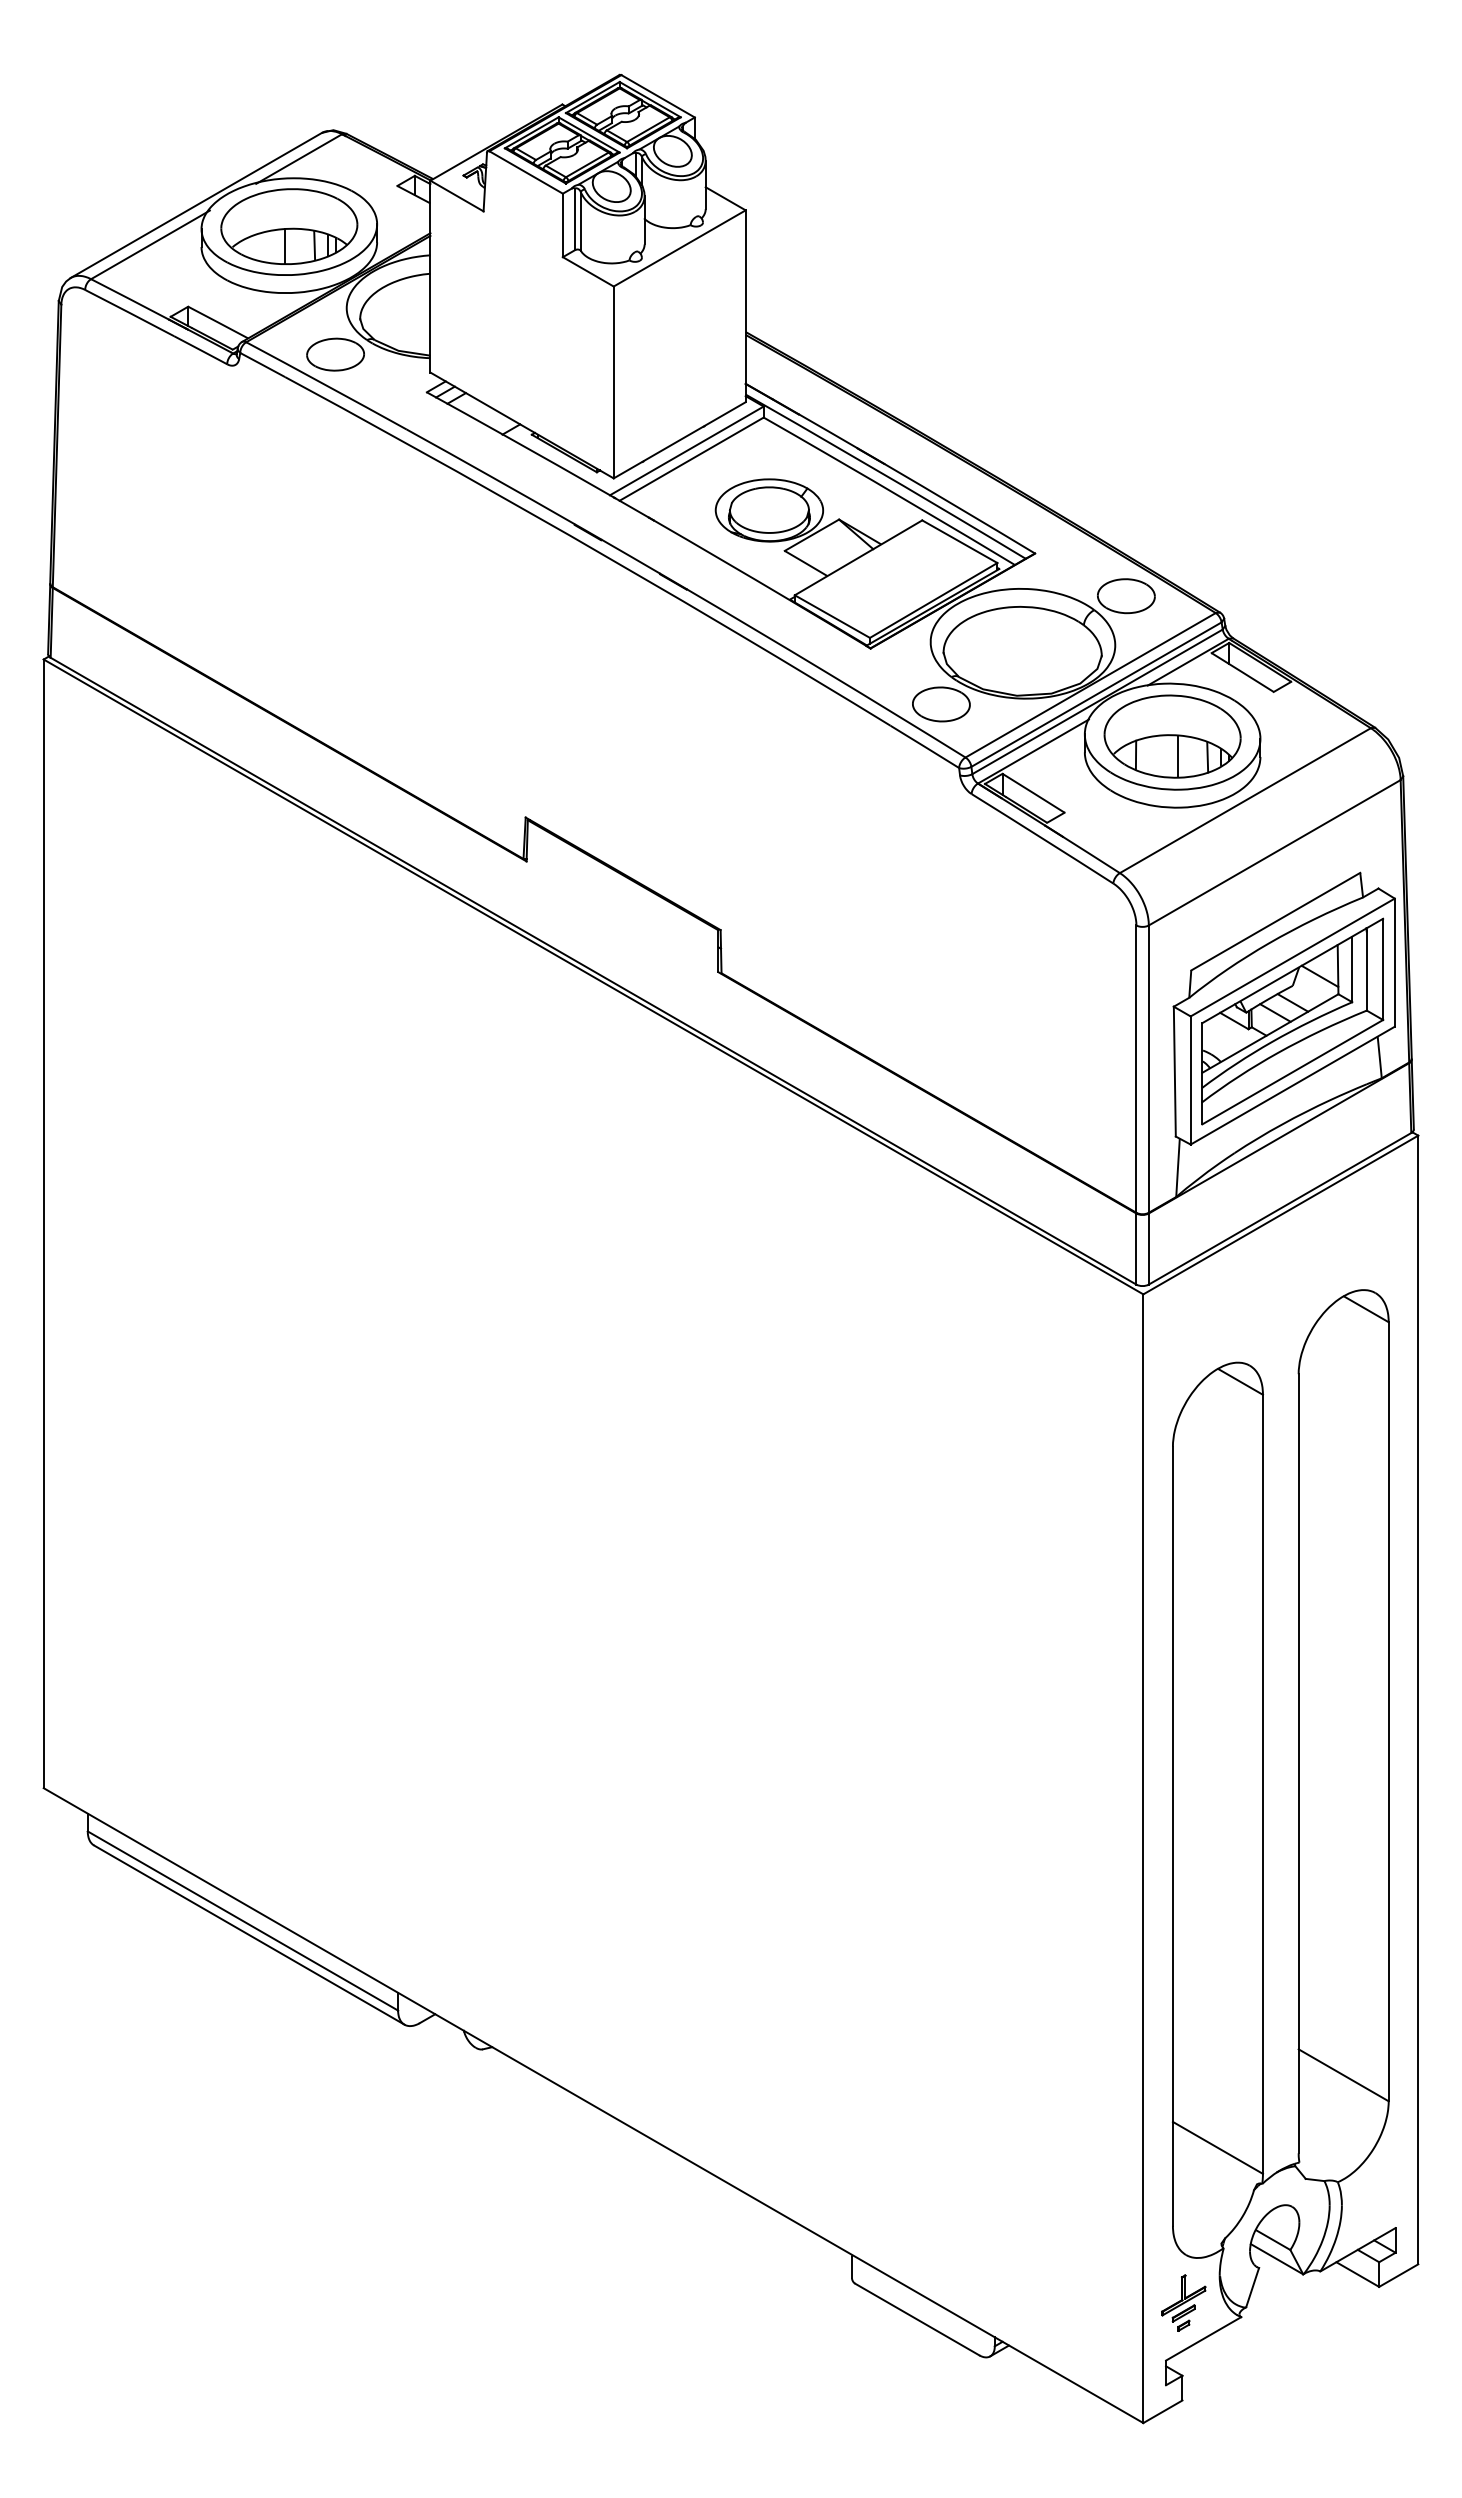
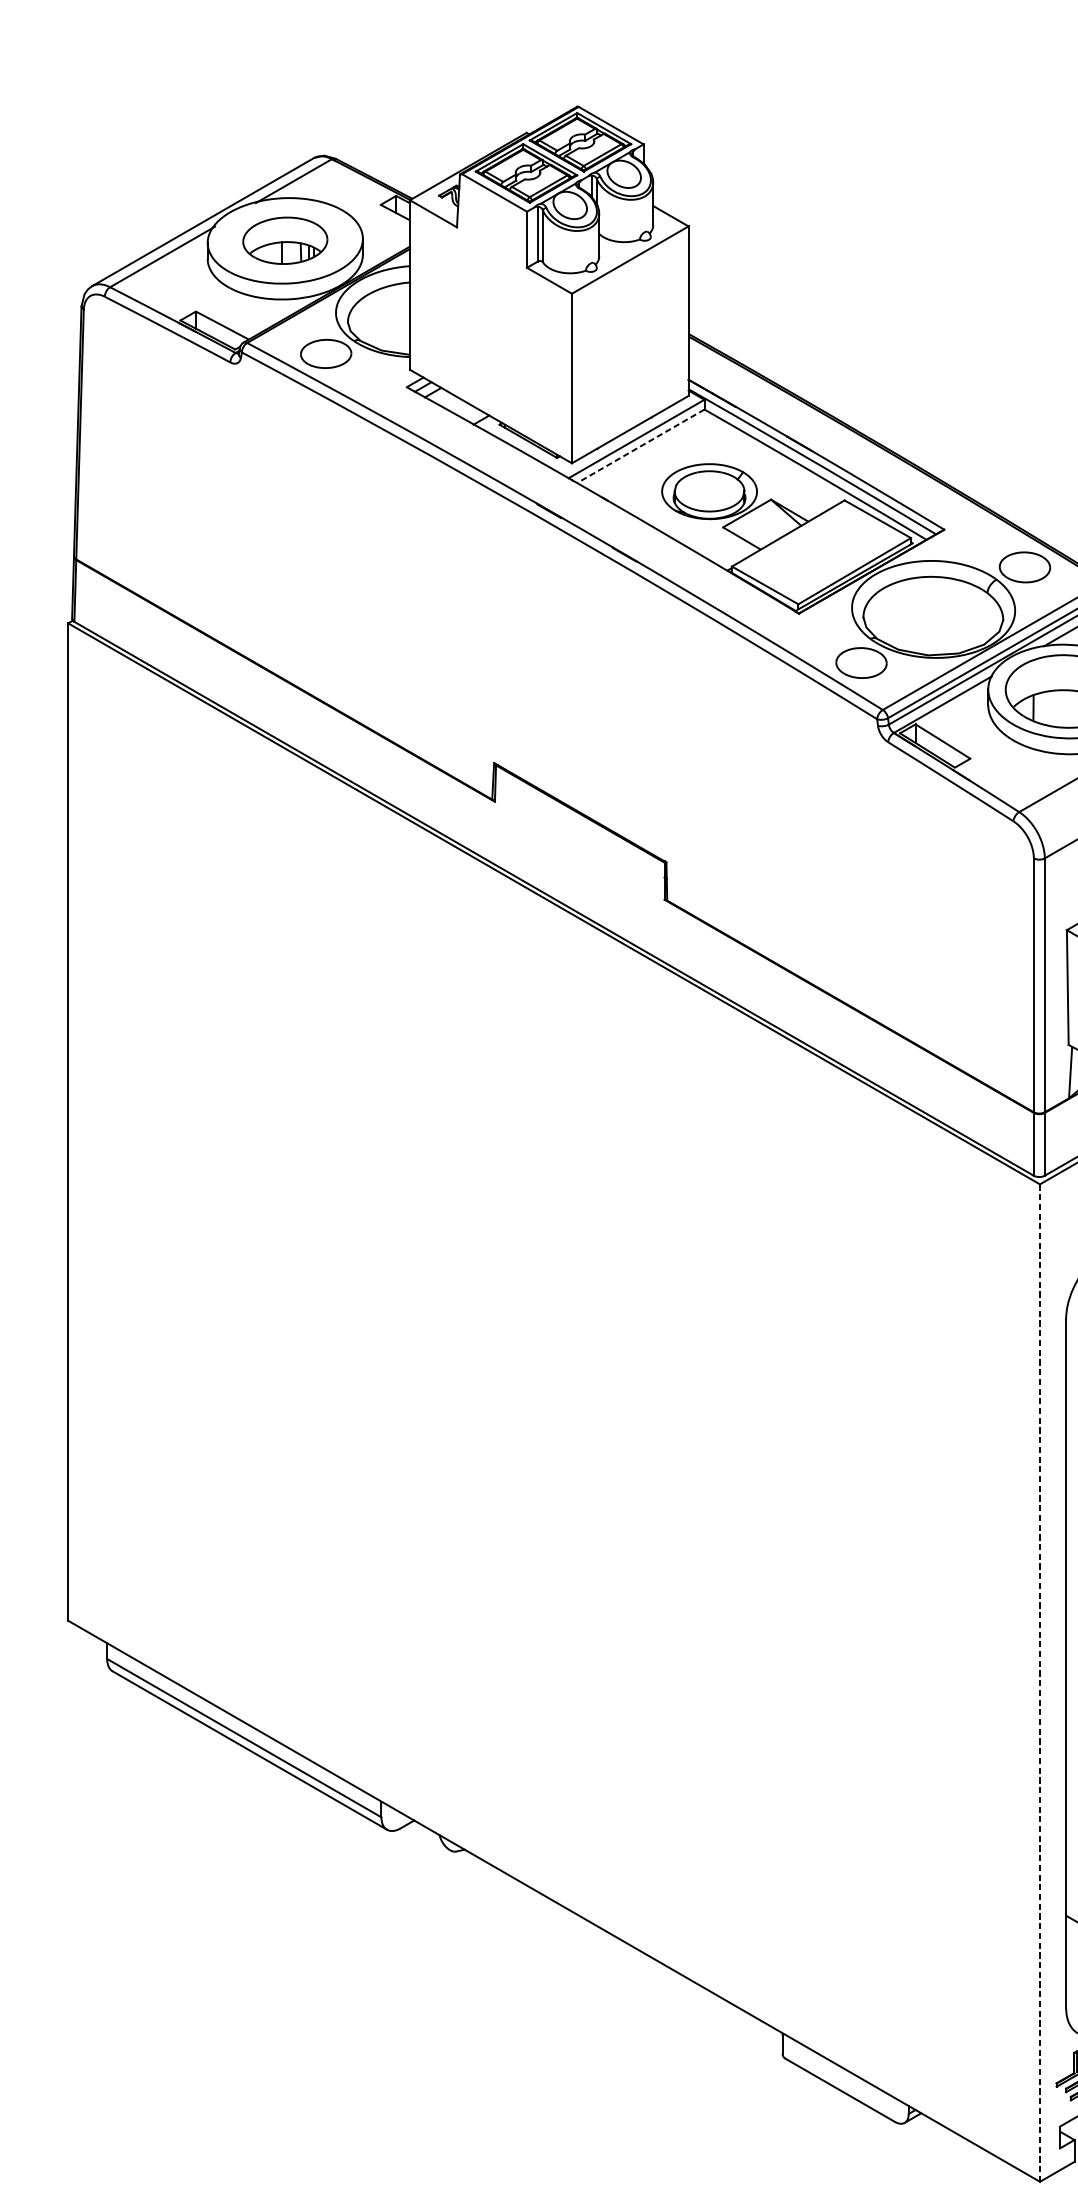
part: (289, 226) -> (285, 240), size x0.7
line: (691, 459) -> (640, 446), solid -> dashed
line: (1177, 756) -> (1070, 709), removed
line: (1143, 1859) -> (1040, 1683), solid -> dashed

